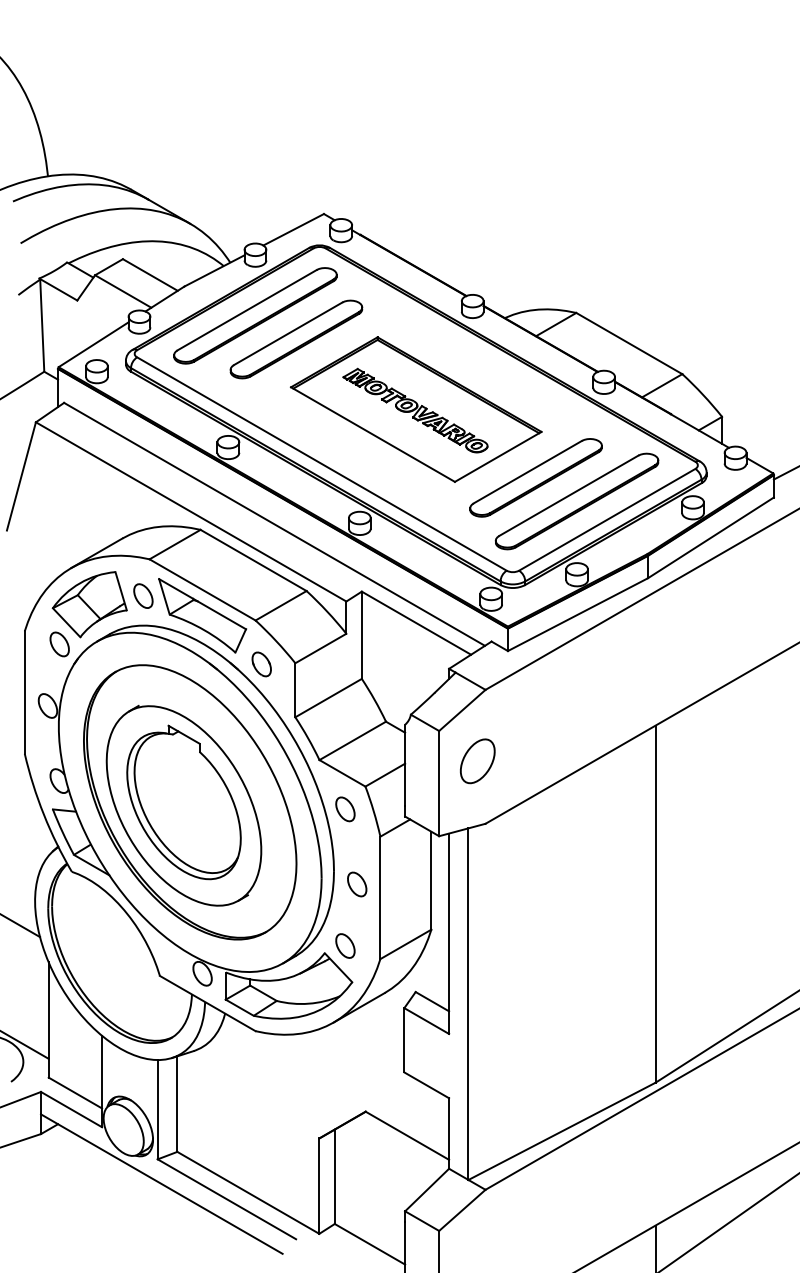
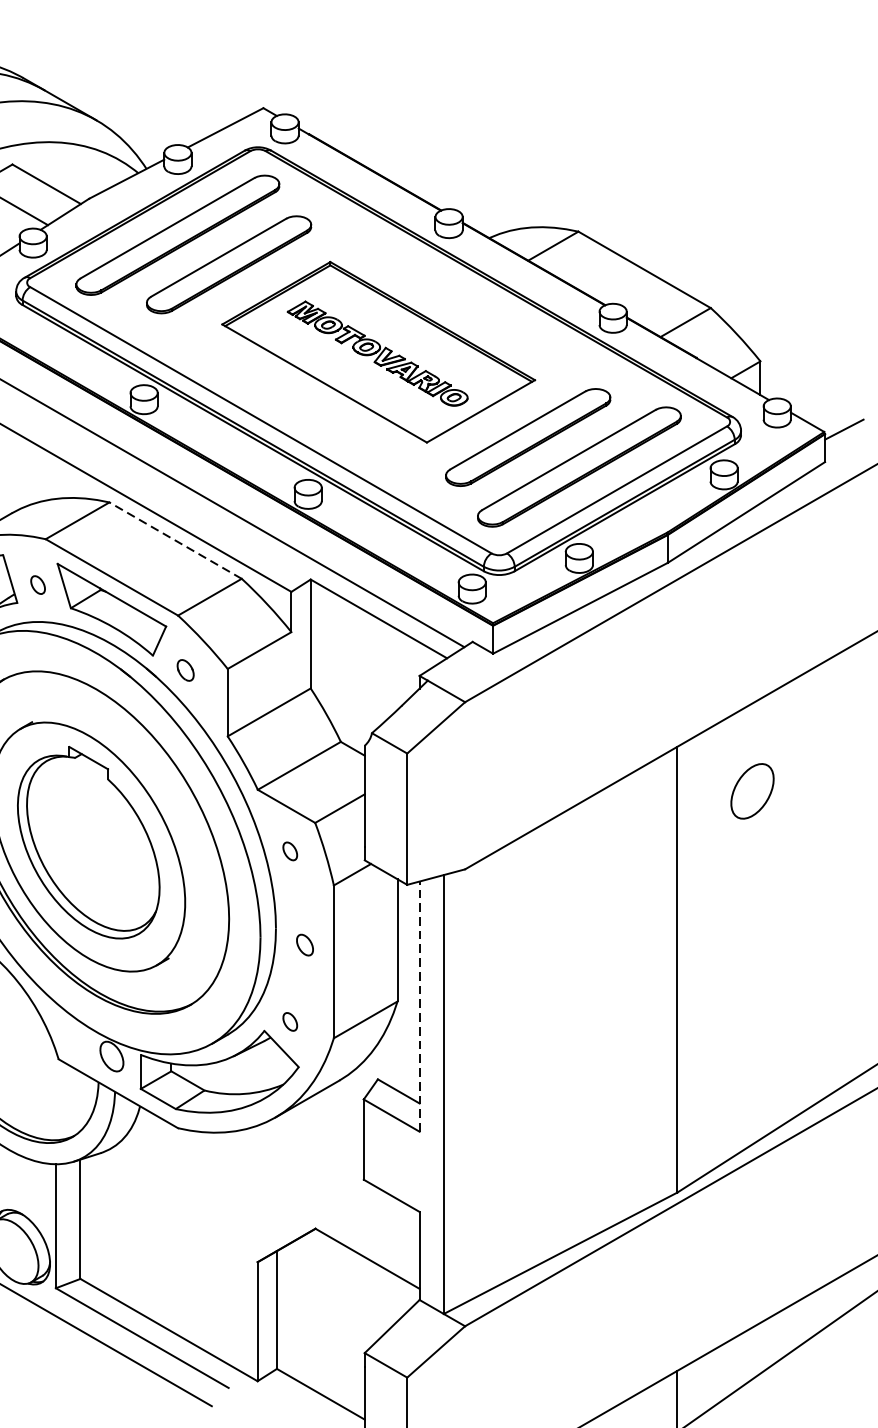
line: (253, 560) -> (175, 540), solid -> dashed
part: (143, 595) -> (38, 584), size x0.6
part: (261, 664) -> (185, 670), size x0.7
part: (477, 761) -> (752, 791), moved
part: (345, 809) -> (290, 851), size x0.6
part: (357, 884) -> (305, 945), size x0.7
line: (449, 933) -> (420, 1006), solid -> dashed
part: (345, 945) -> (290, 1021), size x0.6

